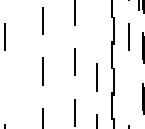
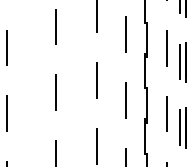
line: (97, 26) -> (126, 34), added
line: (139, 47) -> (180, 61), added
line: (5, 87) -> (7, 113), added
line: (129, 87) -> (167, 113), added
line: (139, 98) -> (180, 127), added

